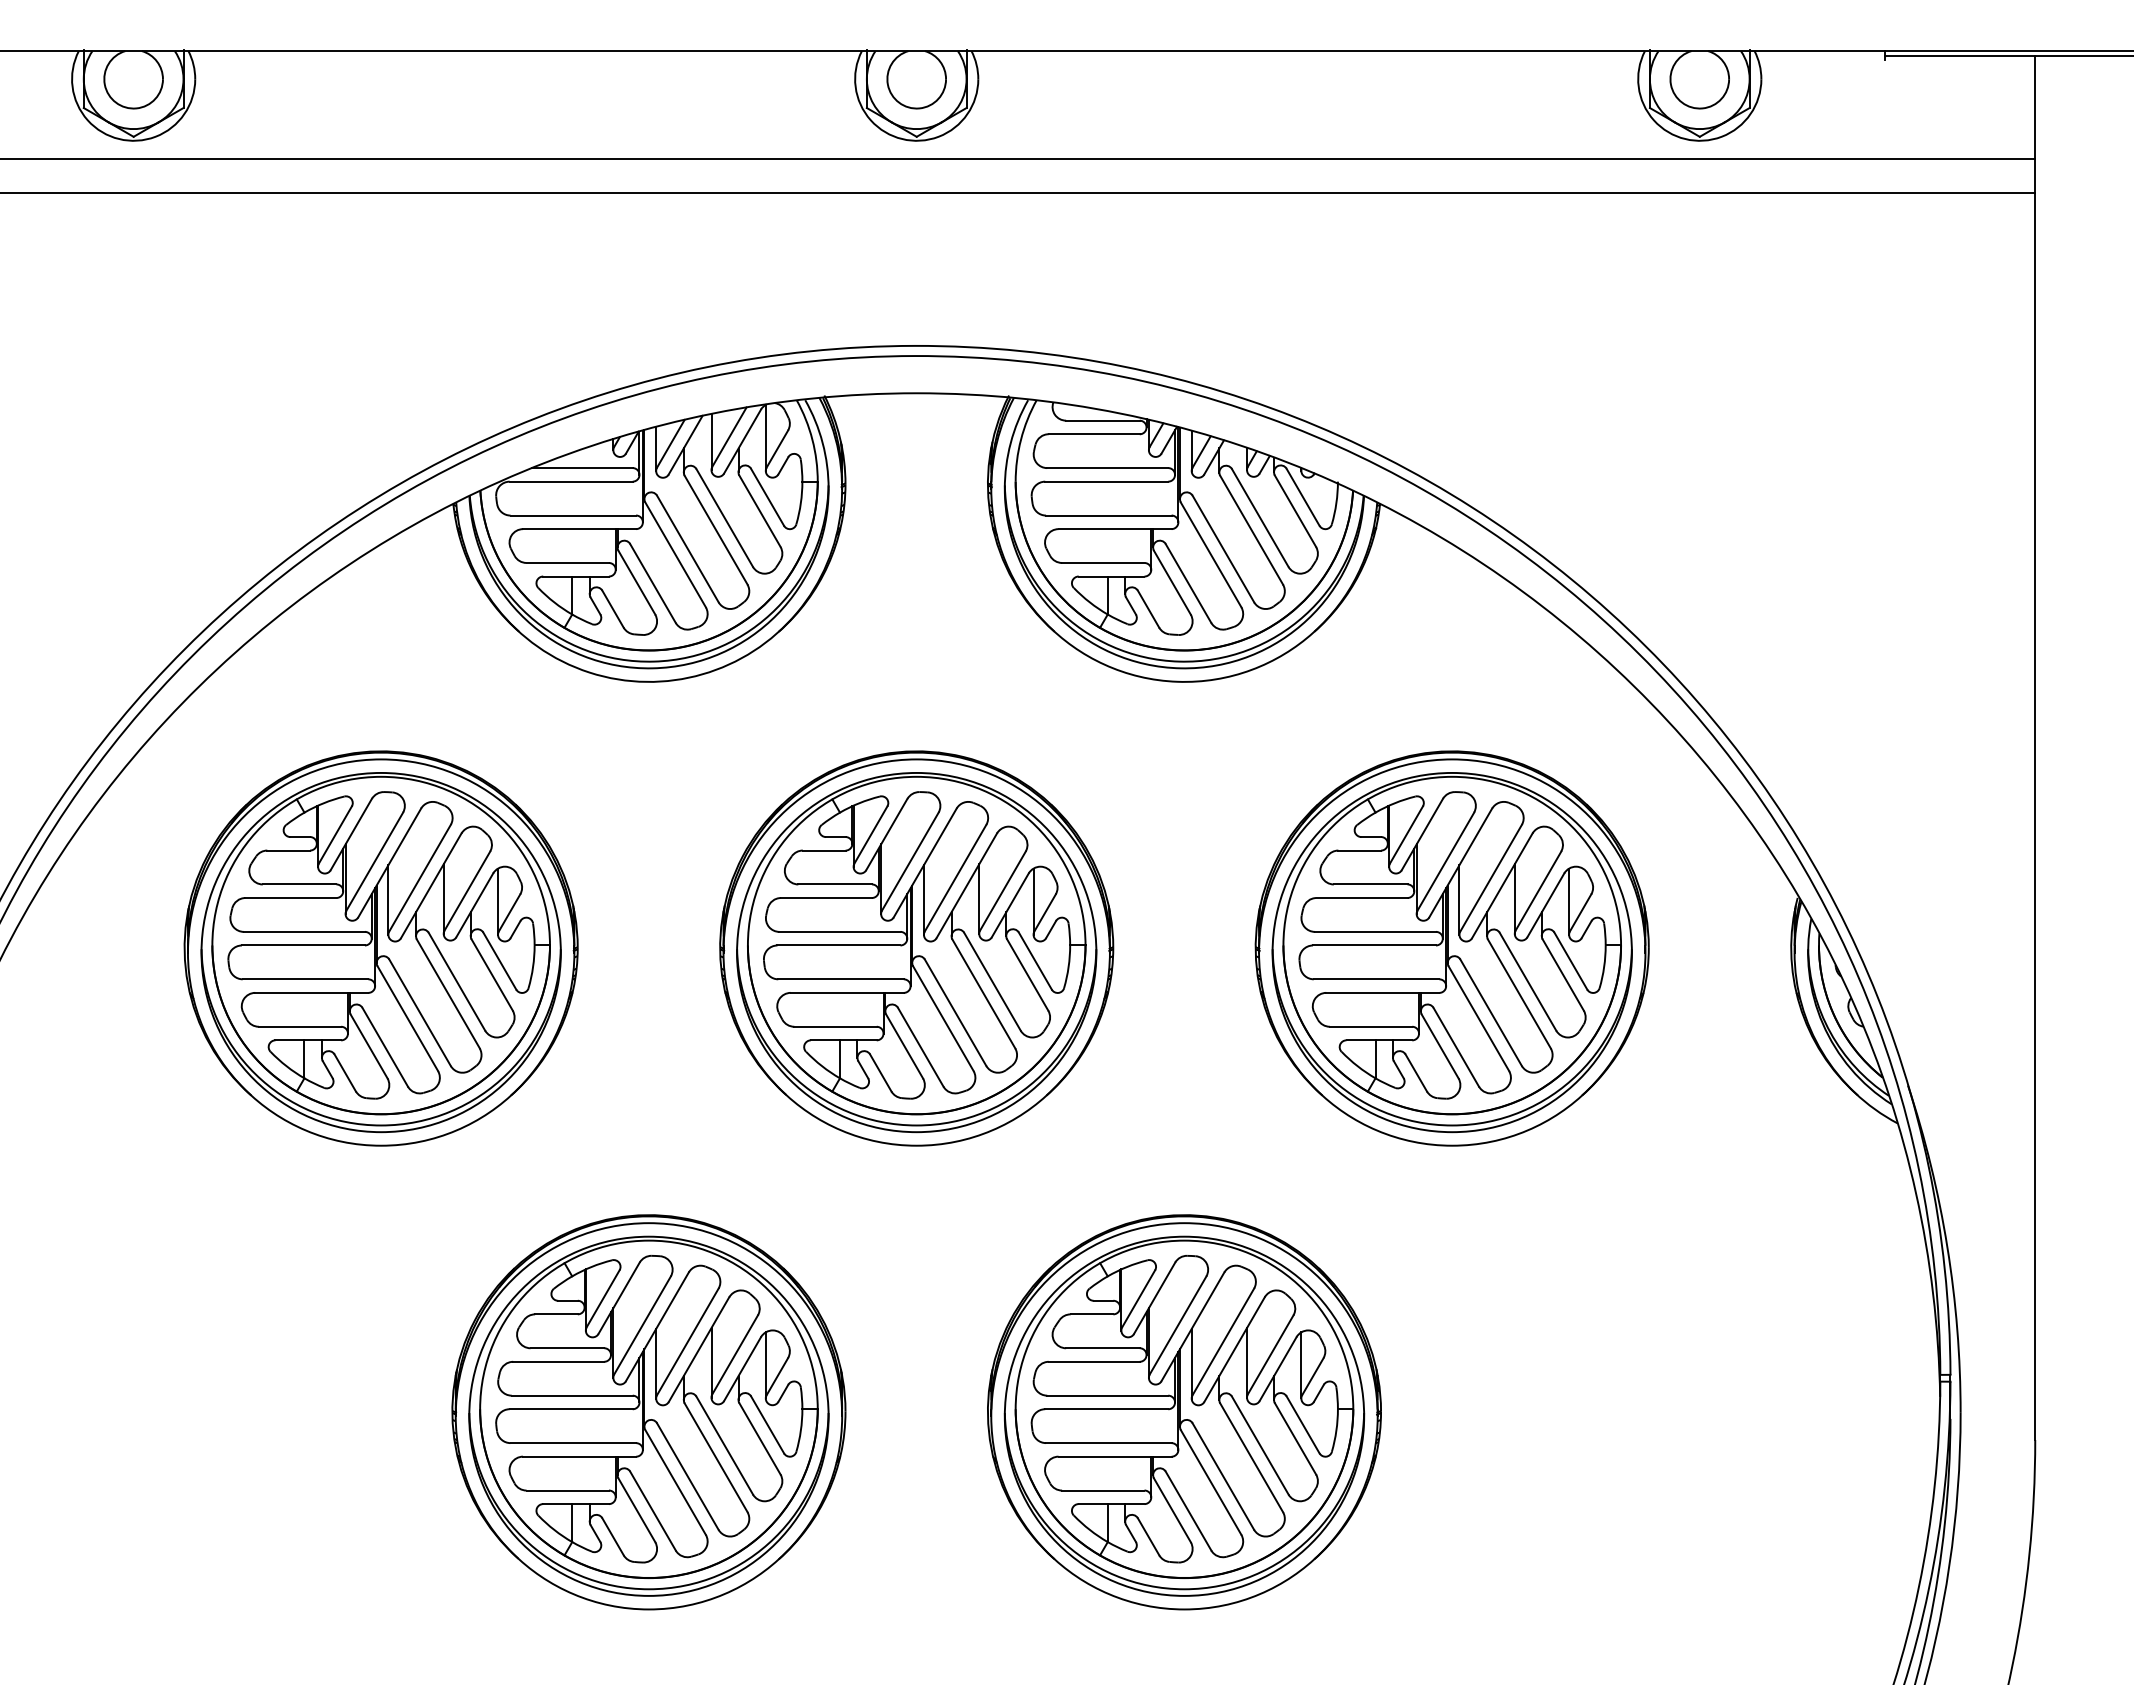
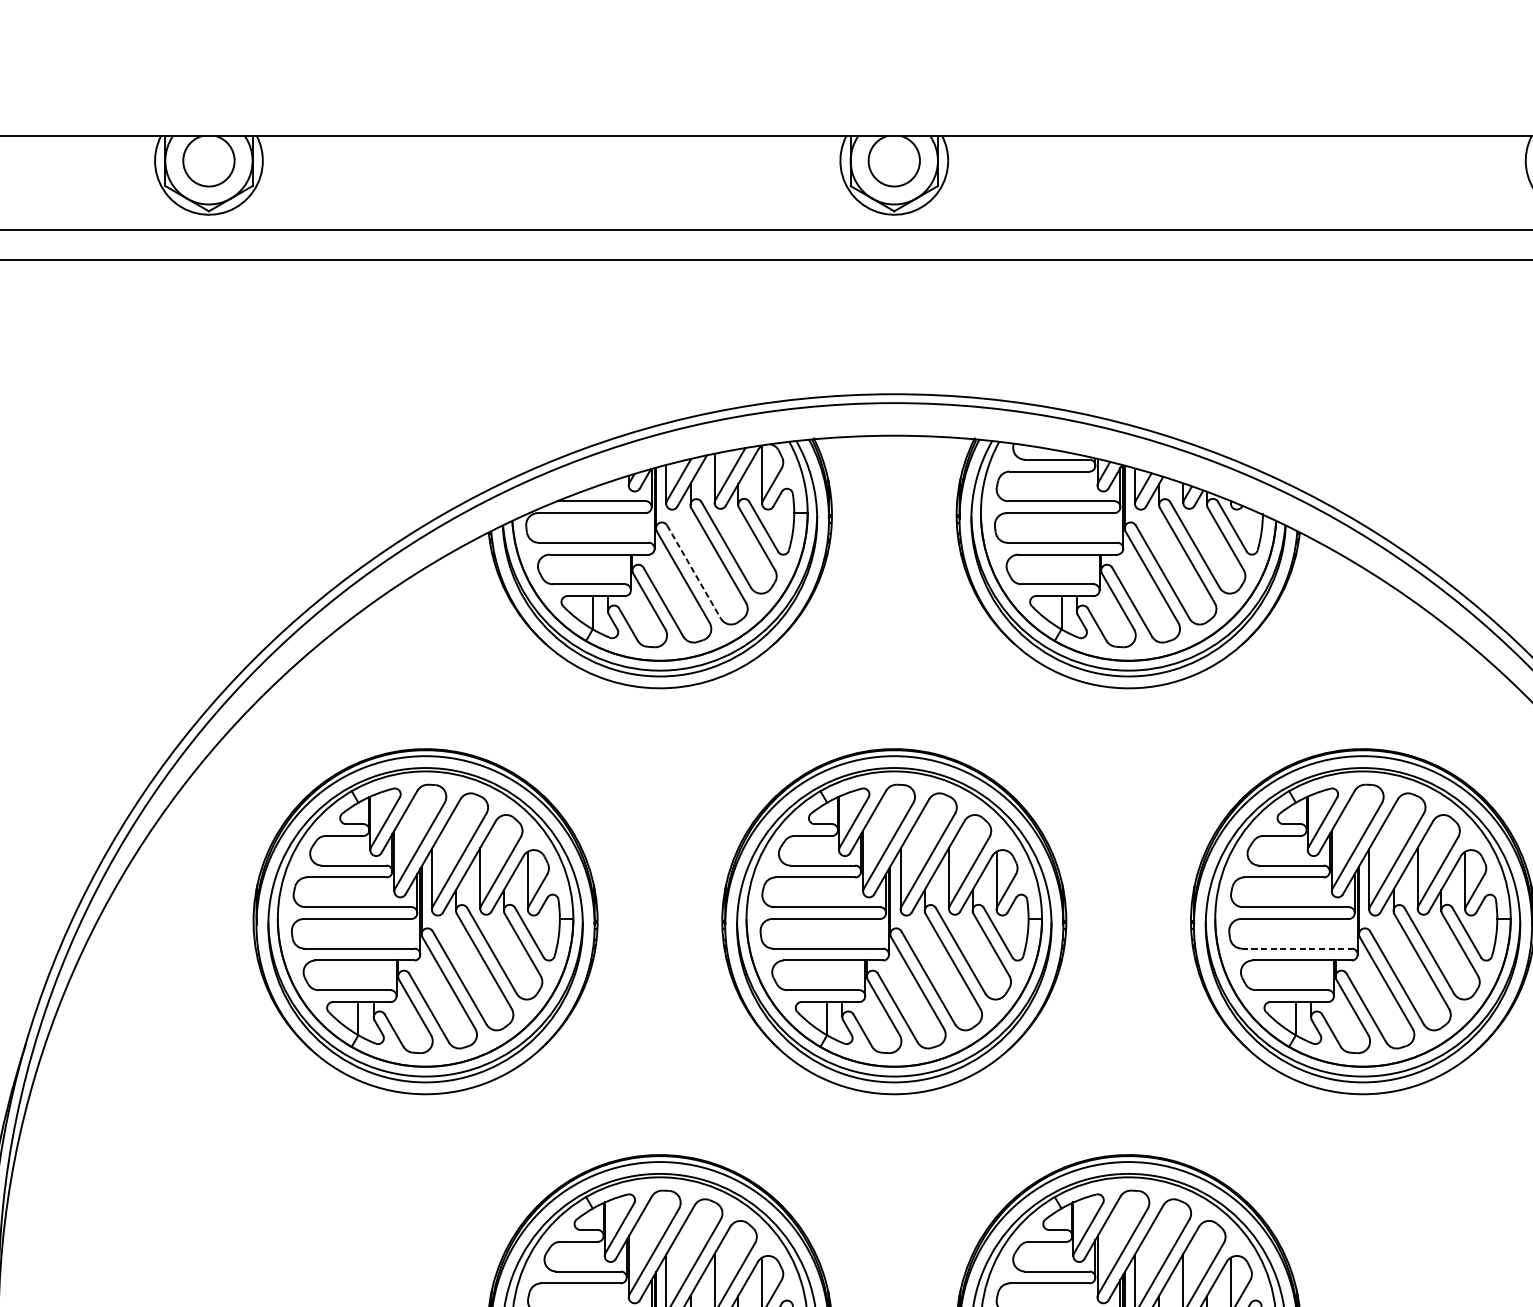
line: (688, 549) -> (694, 572), solid -> dashed
line: (1376, 979) -> (1296, 948), solid -> dashed

